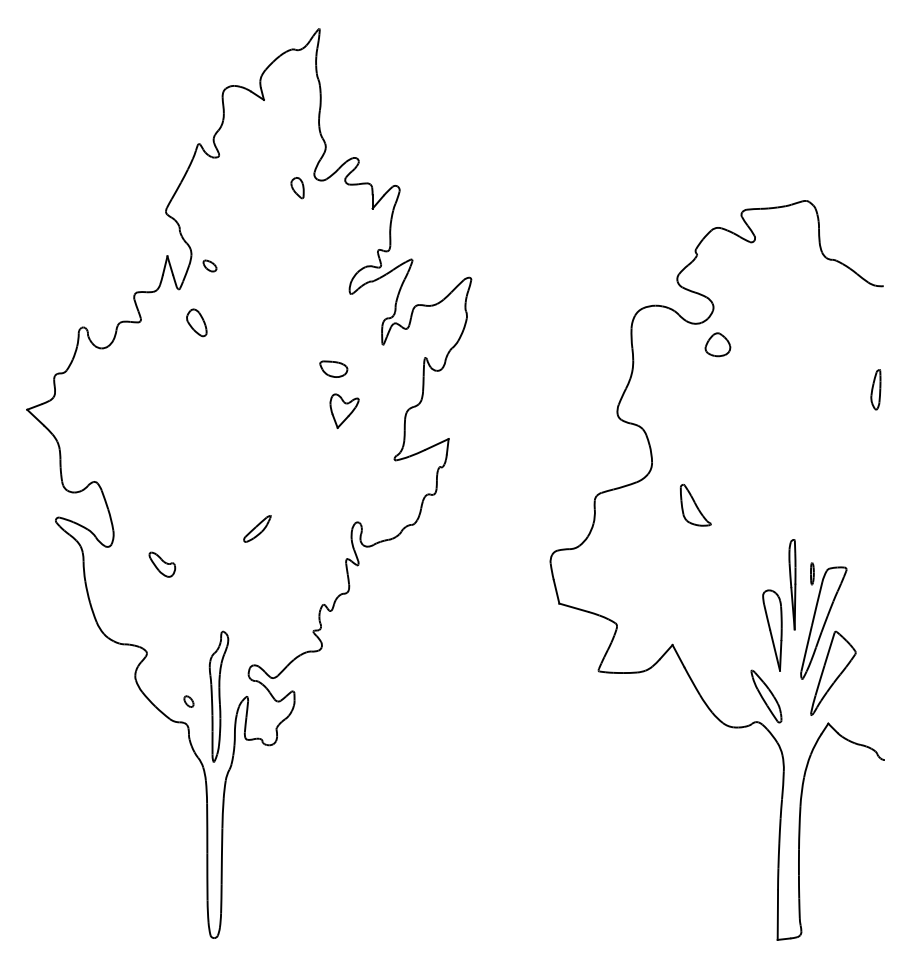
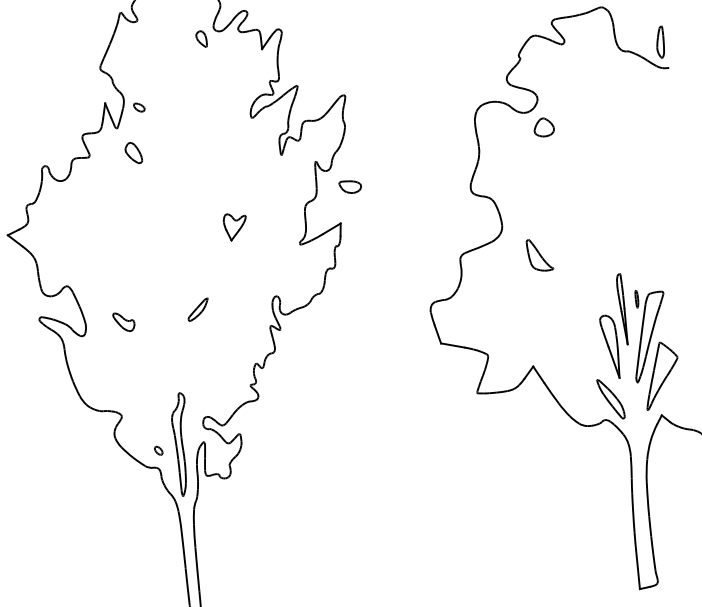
part: (333, 368) -> (350, 186), moved
part: (875, 389) -> (659, 42), moved
part: (344, 410) -> (235, 226), moved
part: (162, 564) -> (124, 321), moved

